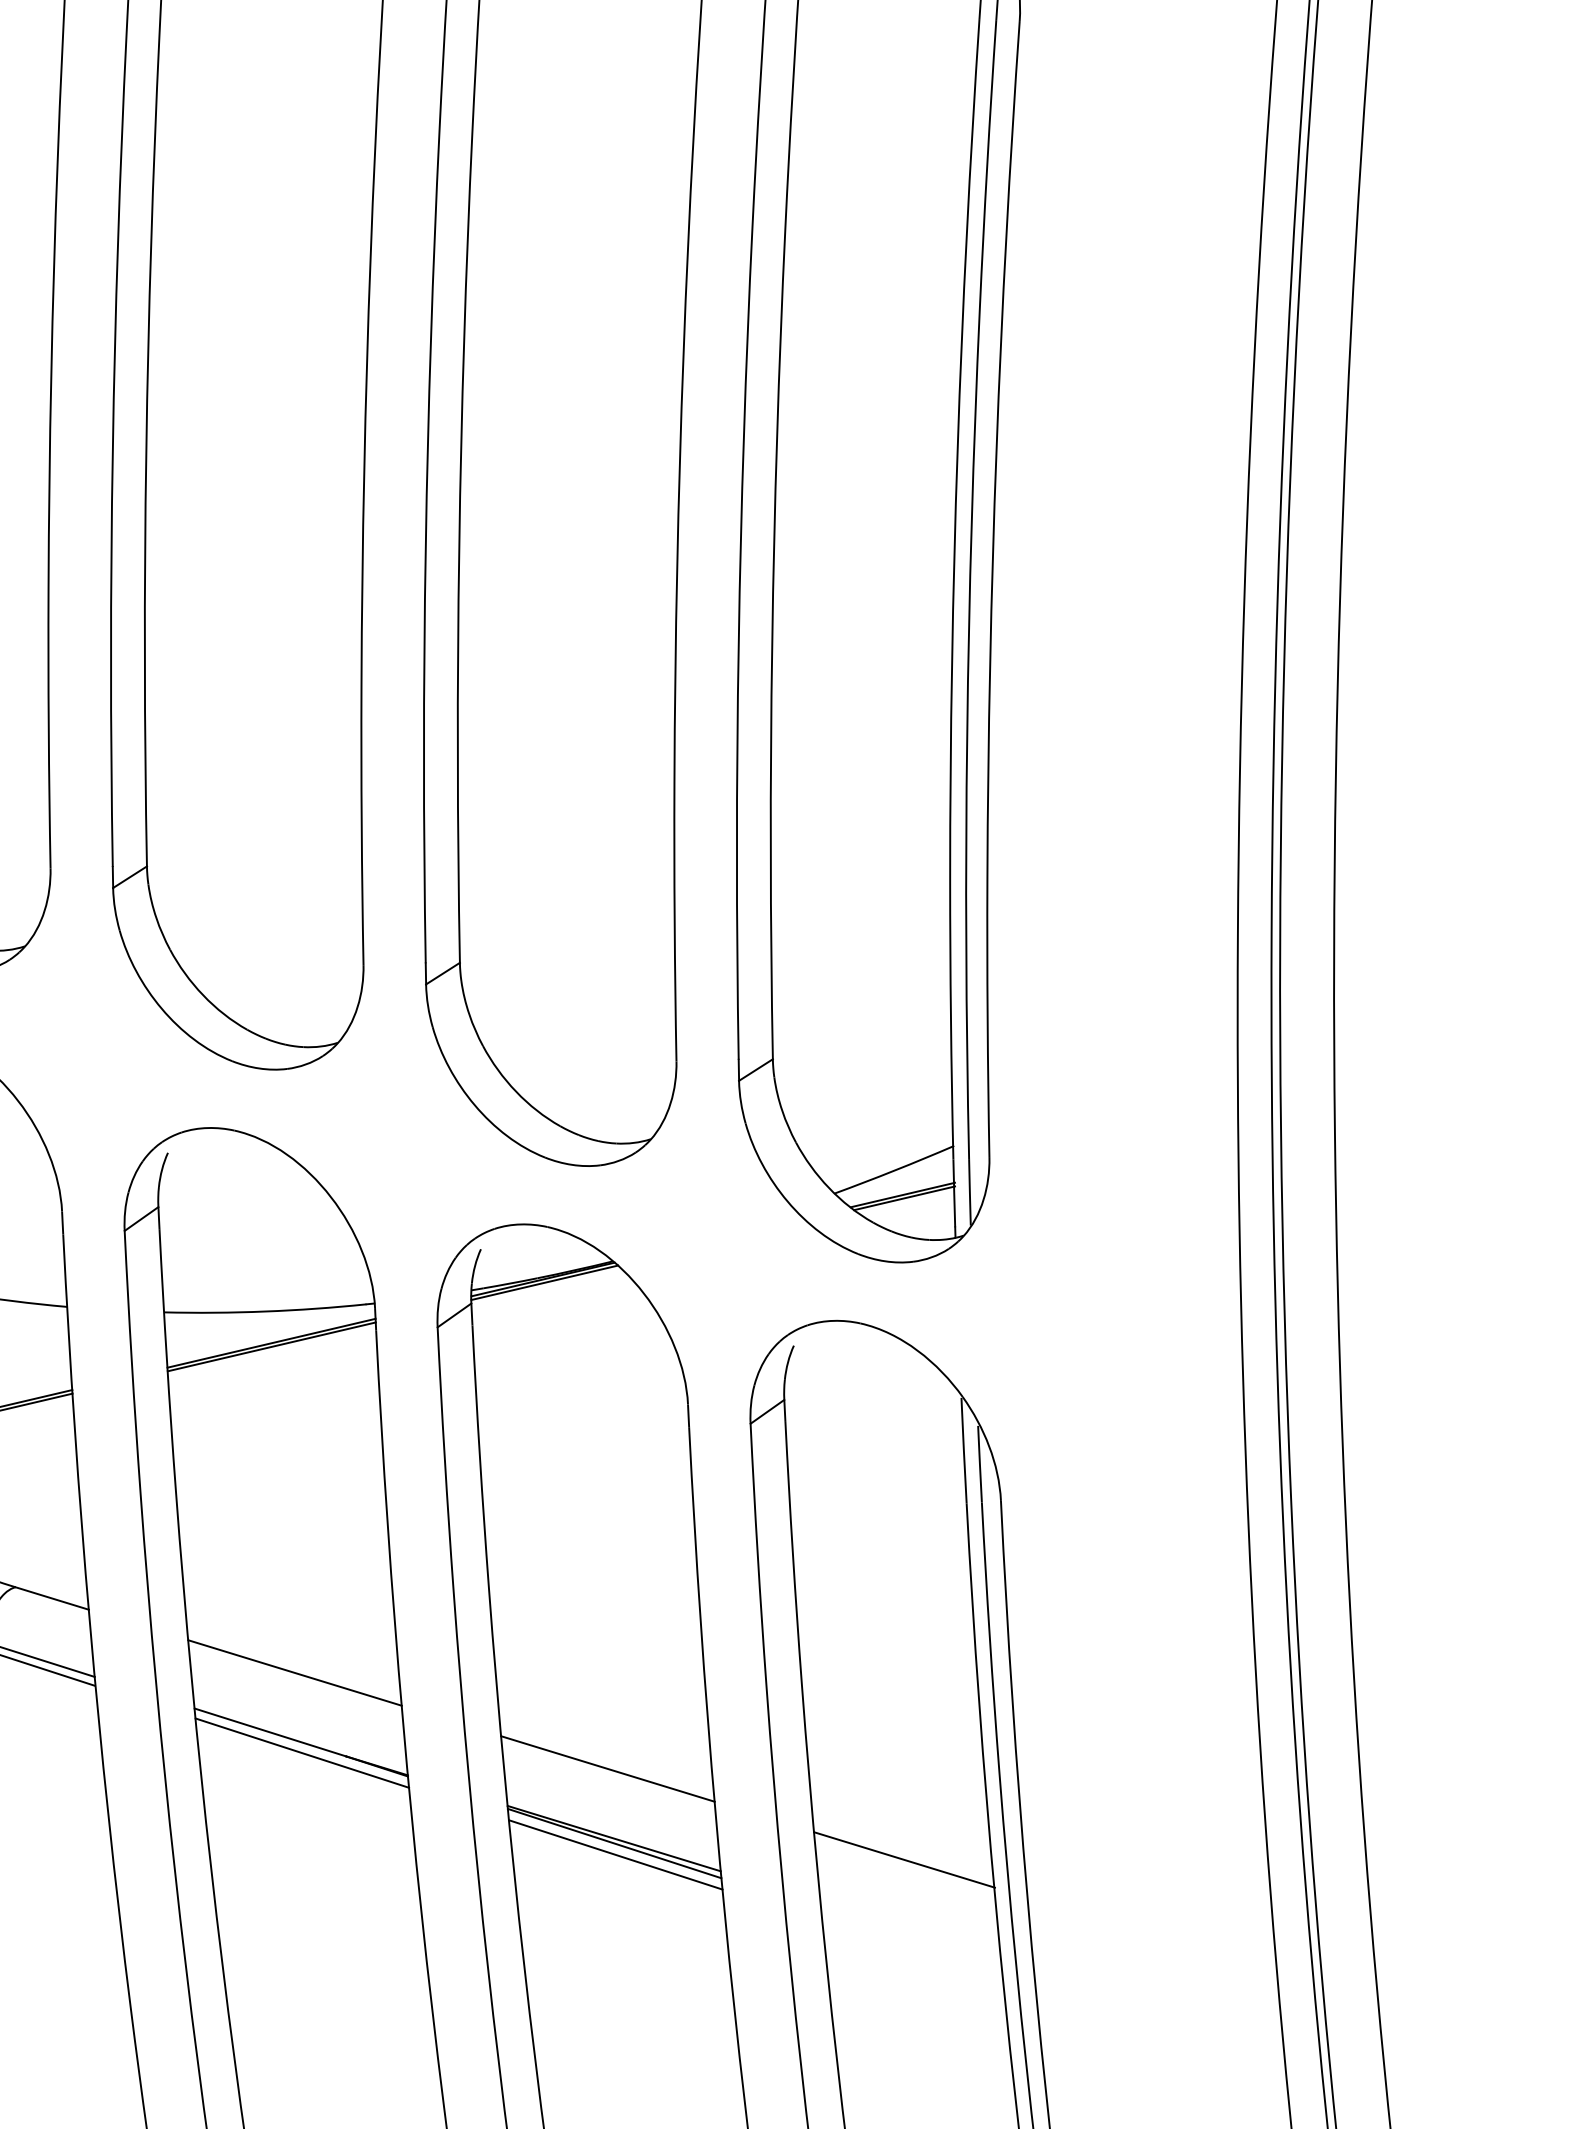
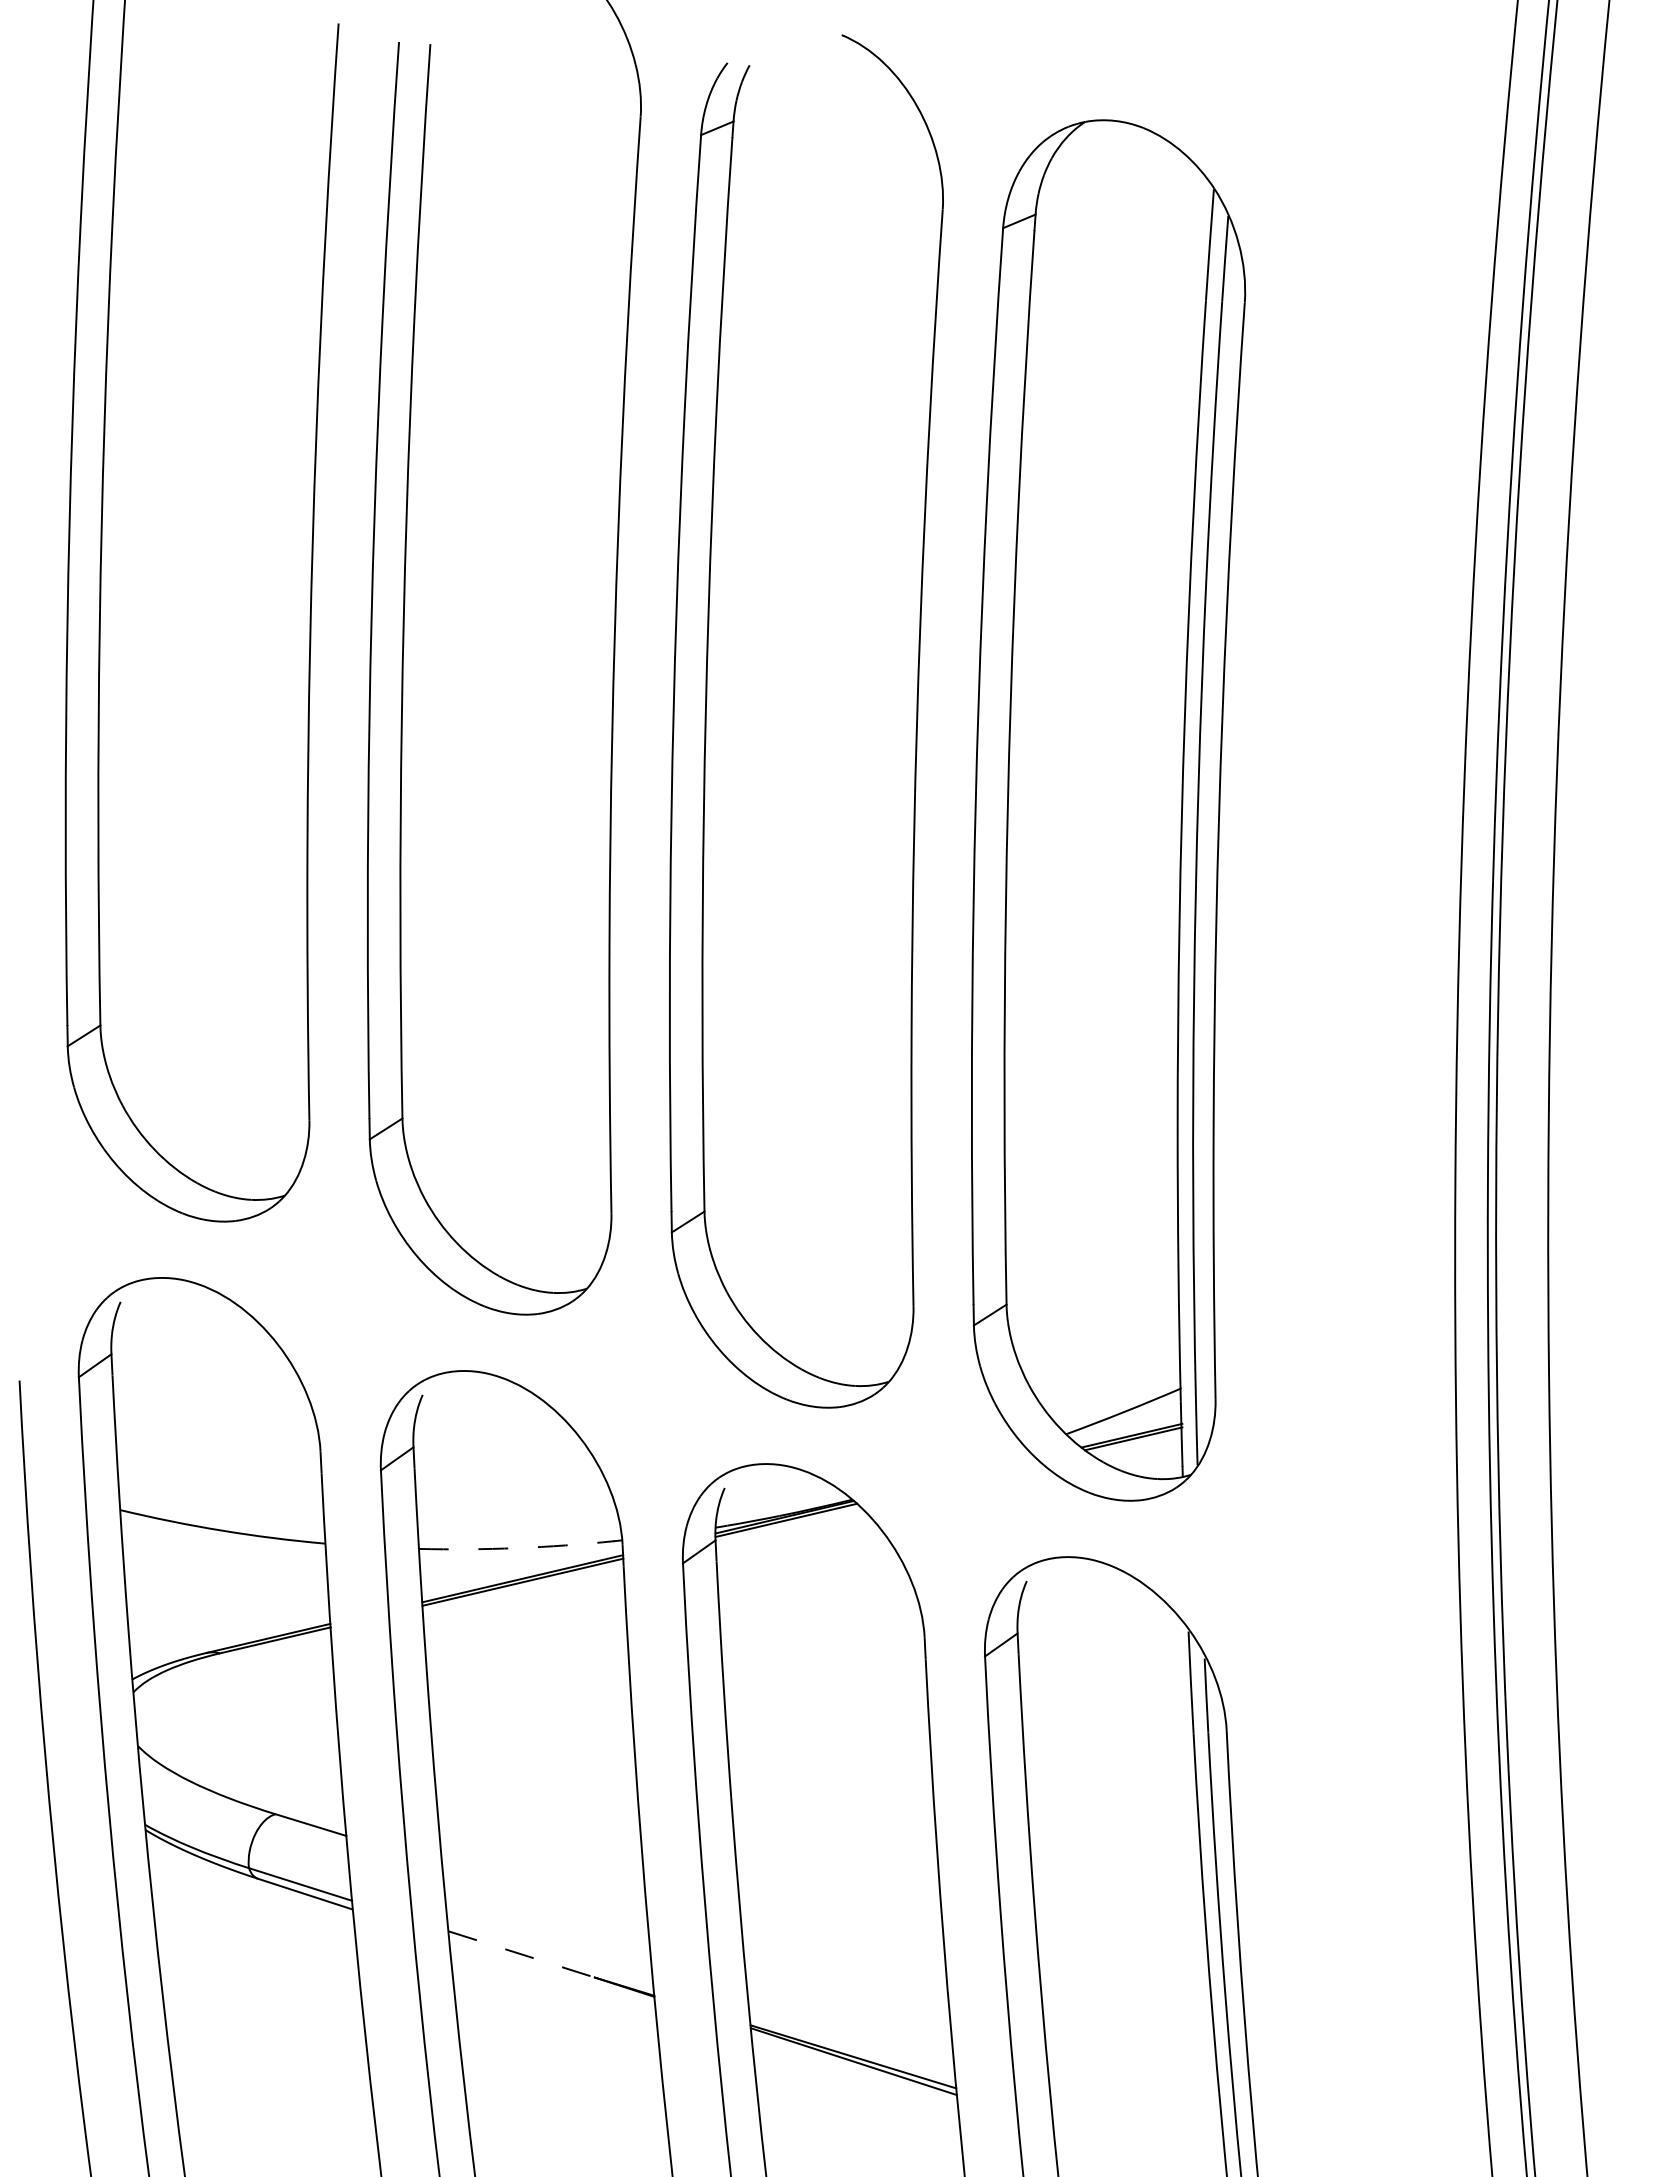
arc: (265, 1311) -> (516, 1548), solid -> dashed
line: (295, 1672) -> (545, 1896), removed
line: (270, 1732) -> (521, 1954), solid -> dashed
line: (302, 1752) -> (552, 1973), removed
line: (608, 1768) -> (847, 1989), removed
line: (615, 1854) -> (854, 2072), removed
line: (904, 1860) -> (1133, 2077), removed

